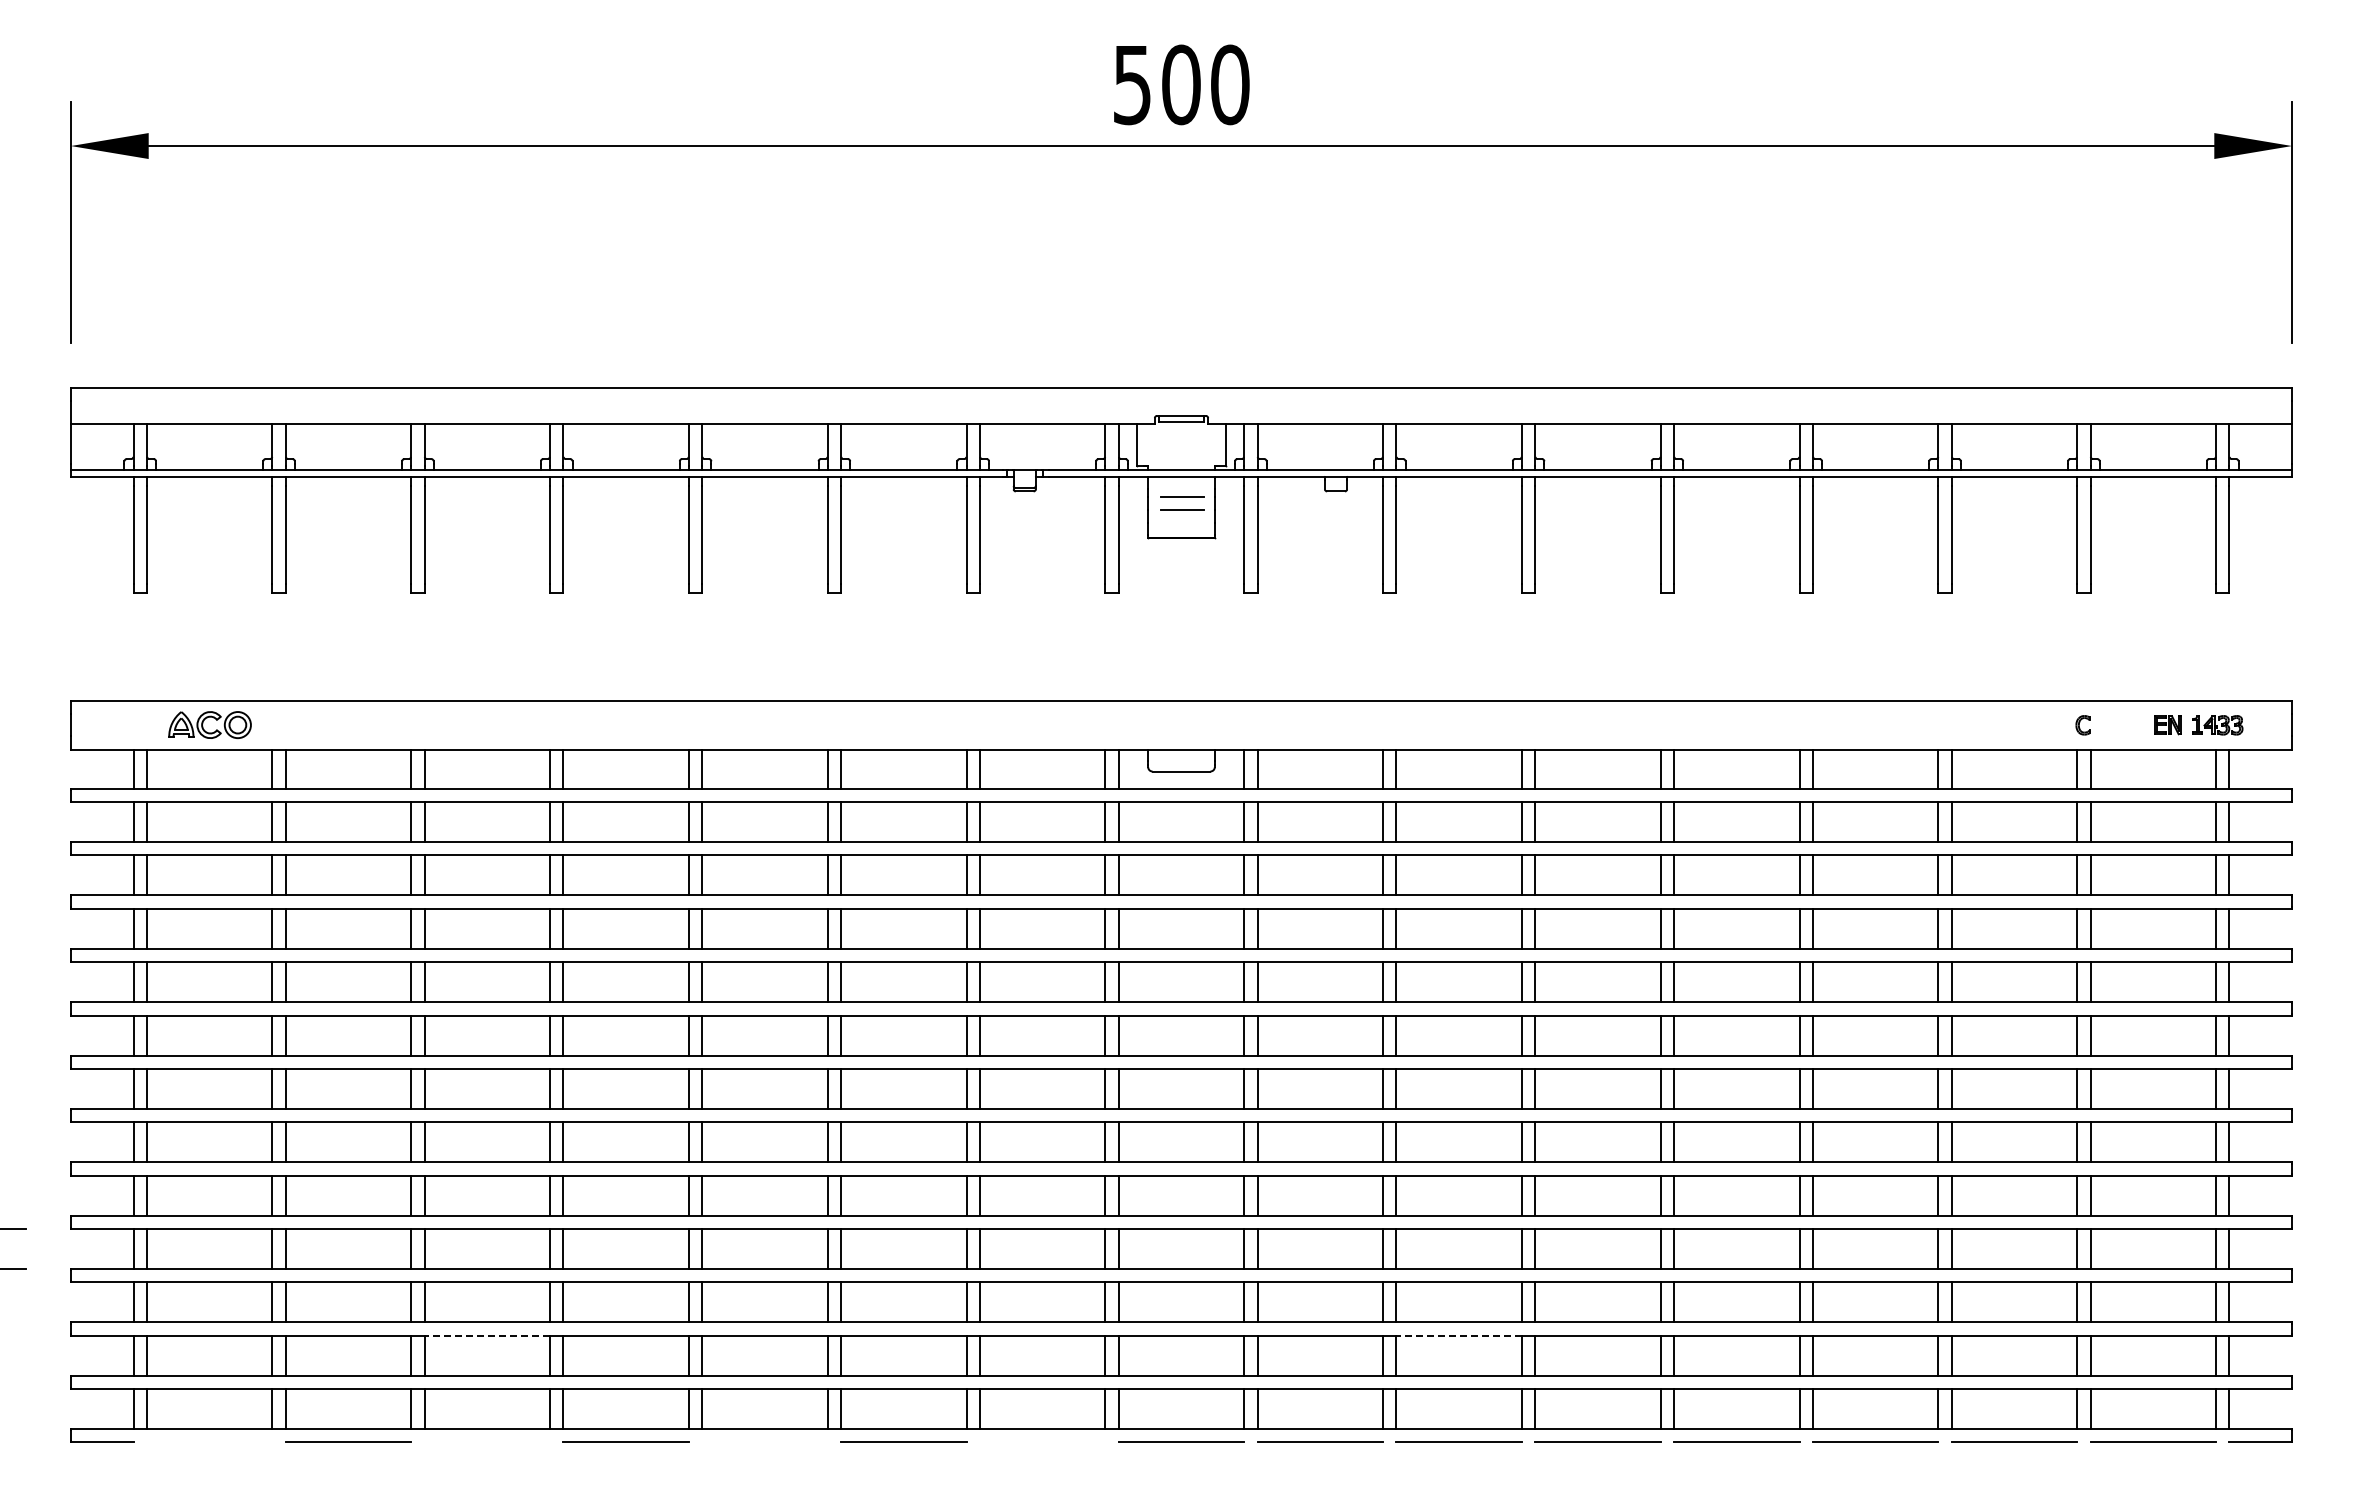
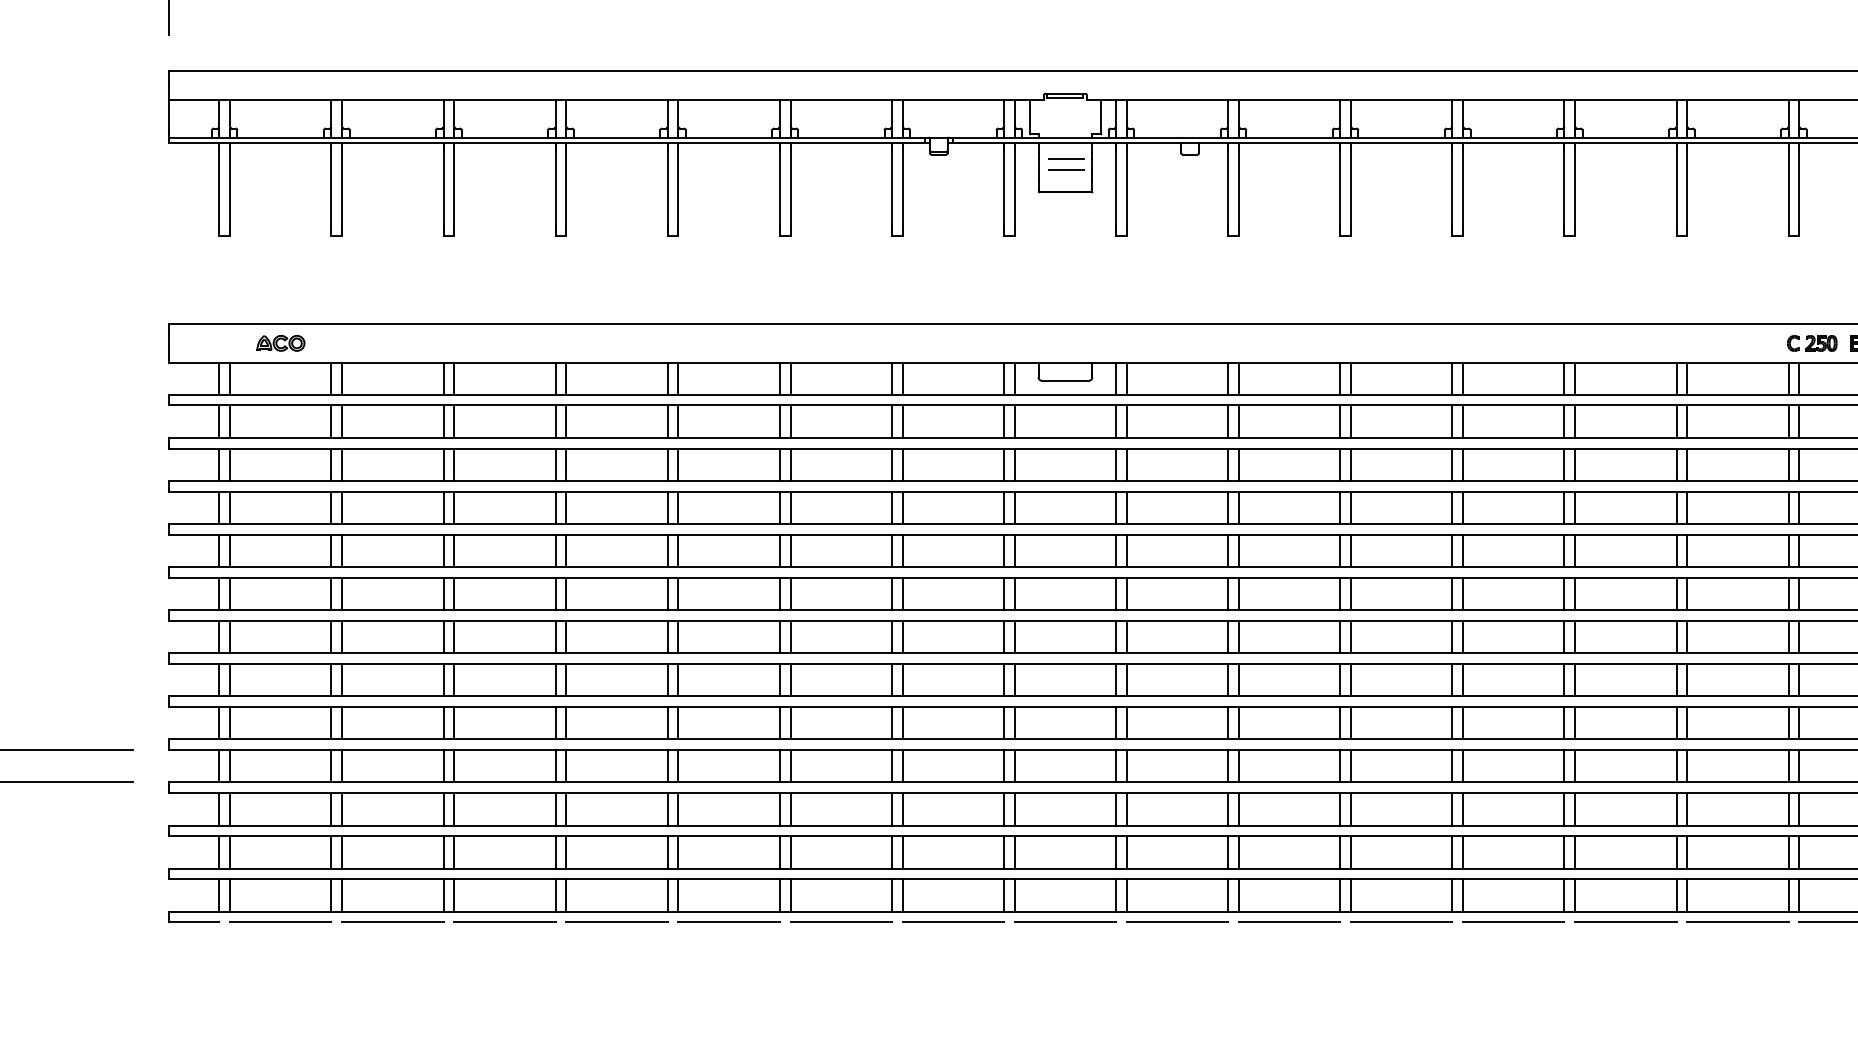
part: (209, 725) -> (280, 343), size x0.71
part: (2117, 725) -> (1821, 343), added
line: (487, 1335) -> (505, 836), dashed -> solid
line: (1459, 1335) -> (1289, 836), dashed -> solid
line: (209, 1442) -> (280, 922), added
line: (487, 1442) -> (505, 922), added
line: (764, 1442) -> (728, 922), added
line: (1042, 1442) -> (953, 922), added

